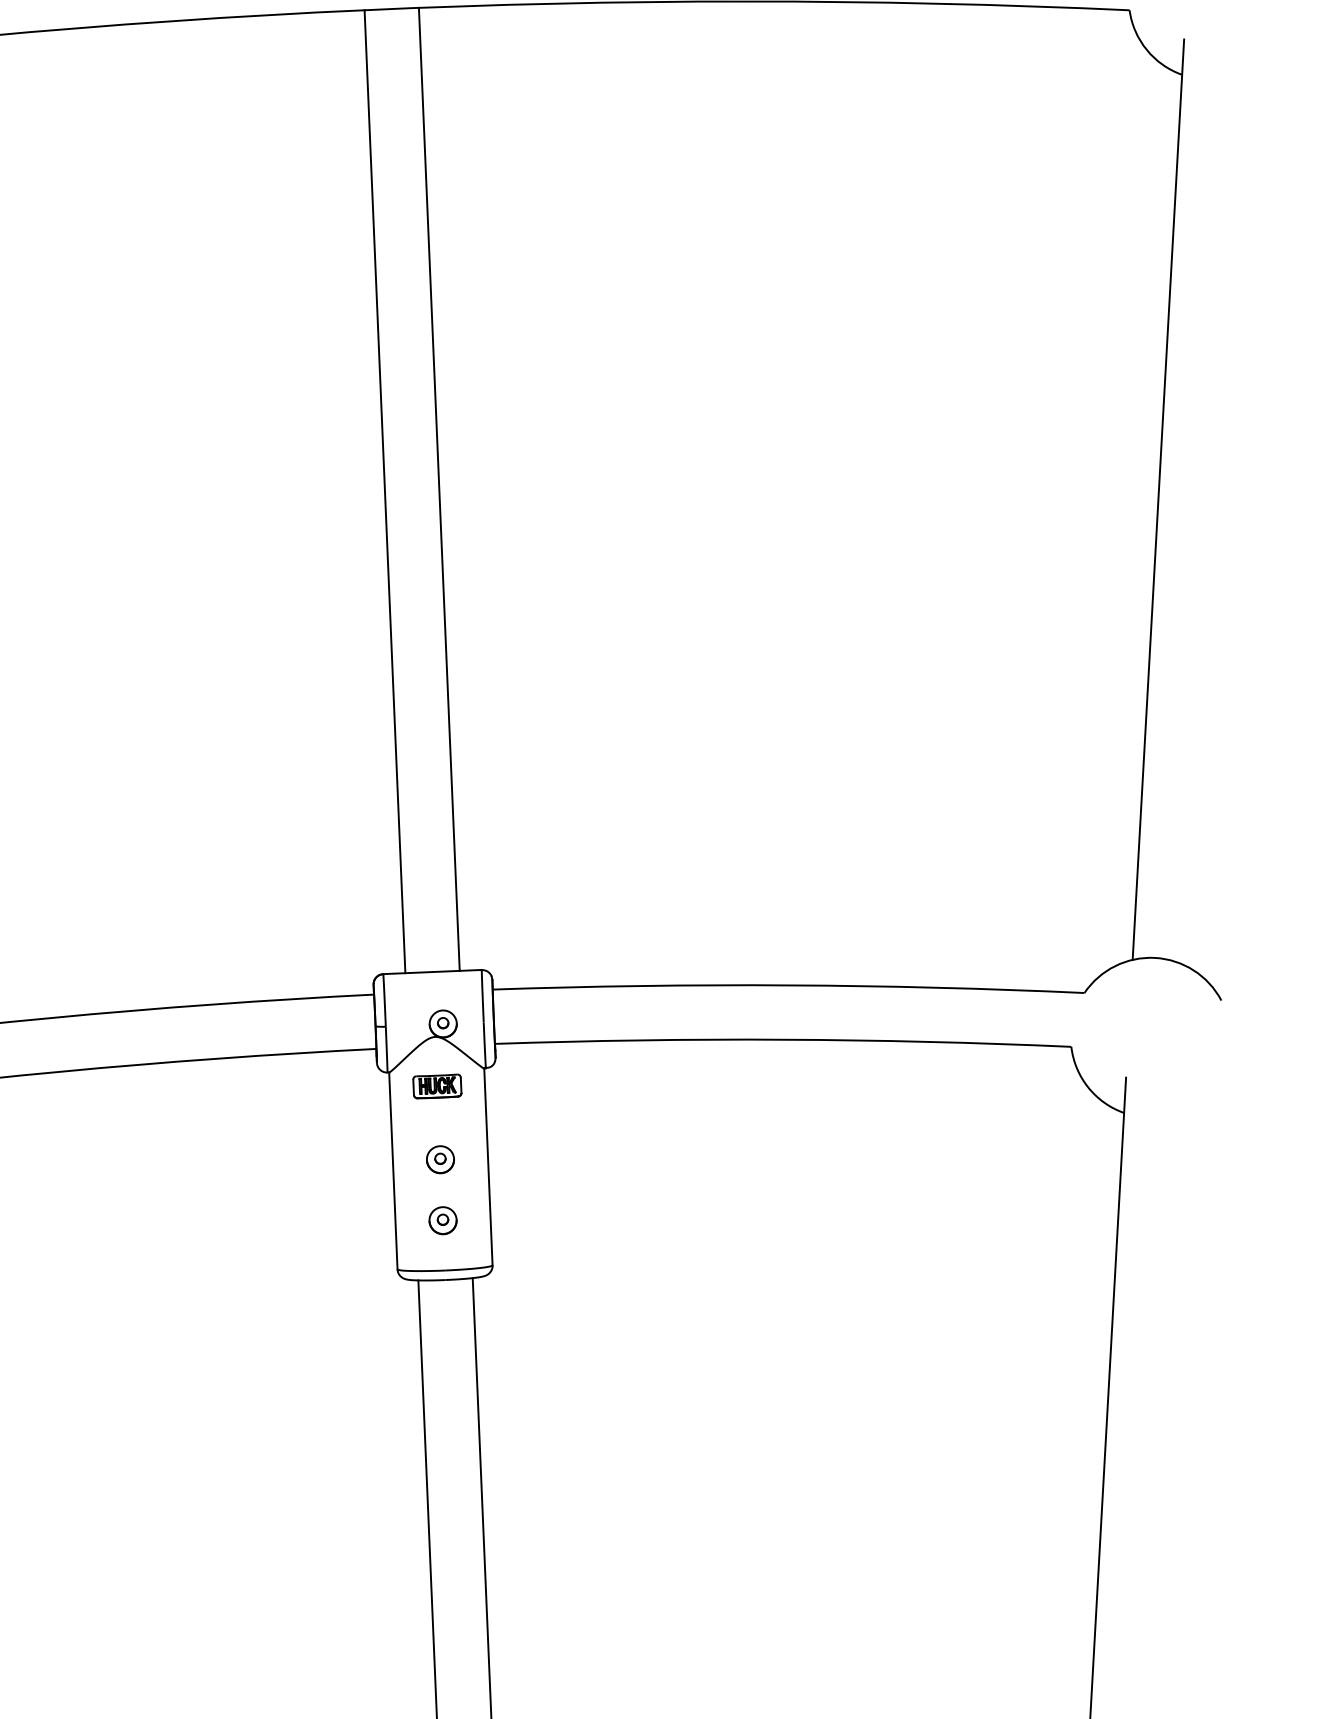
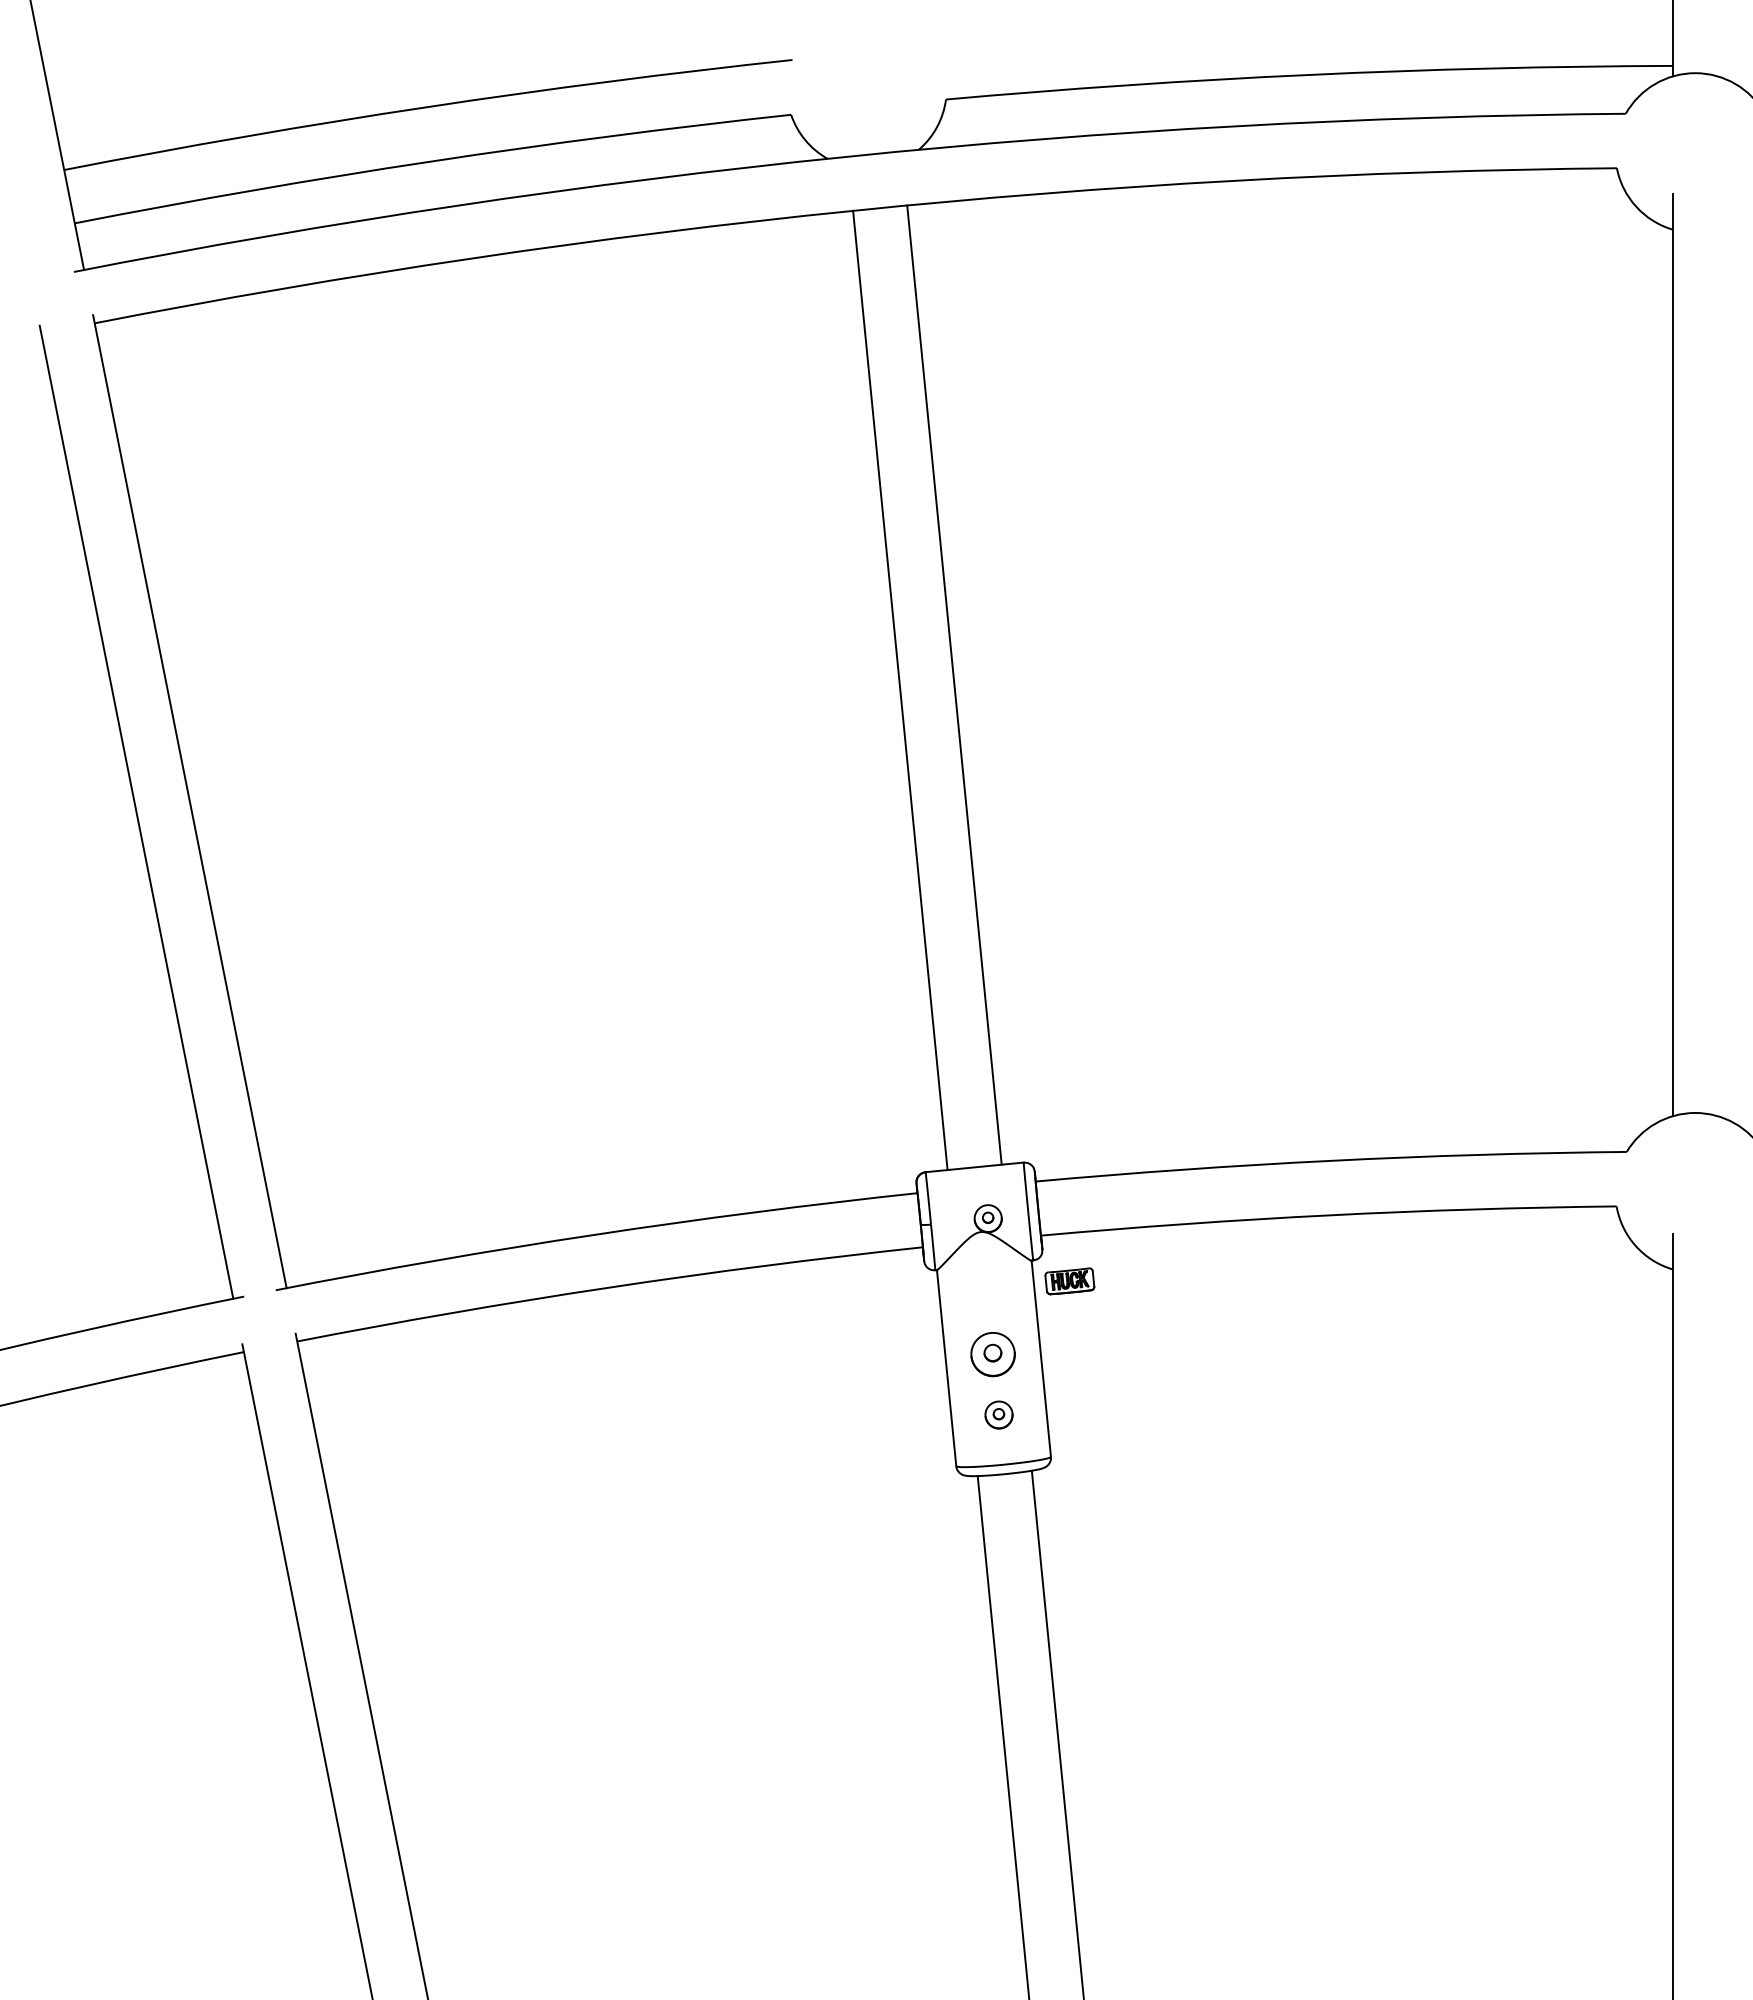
part: (437, 1086) -> (1069, 1281), moved
part: (439, 1158) -> (992, 1353), size x1.6

